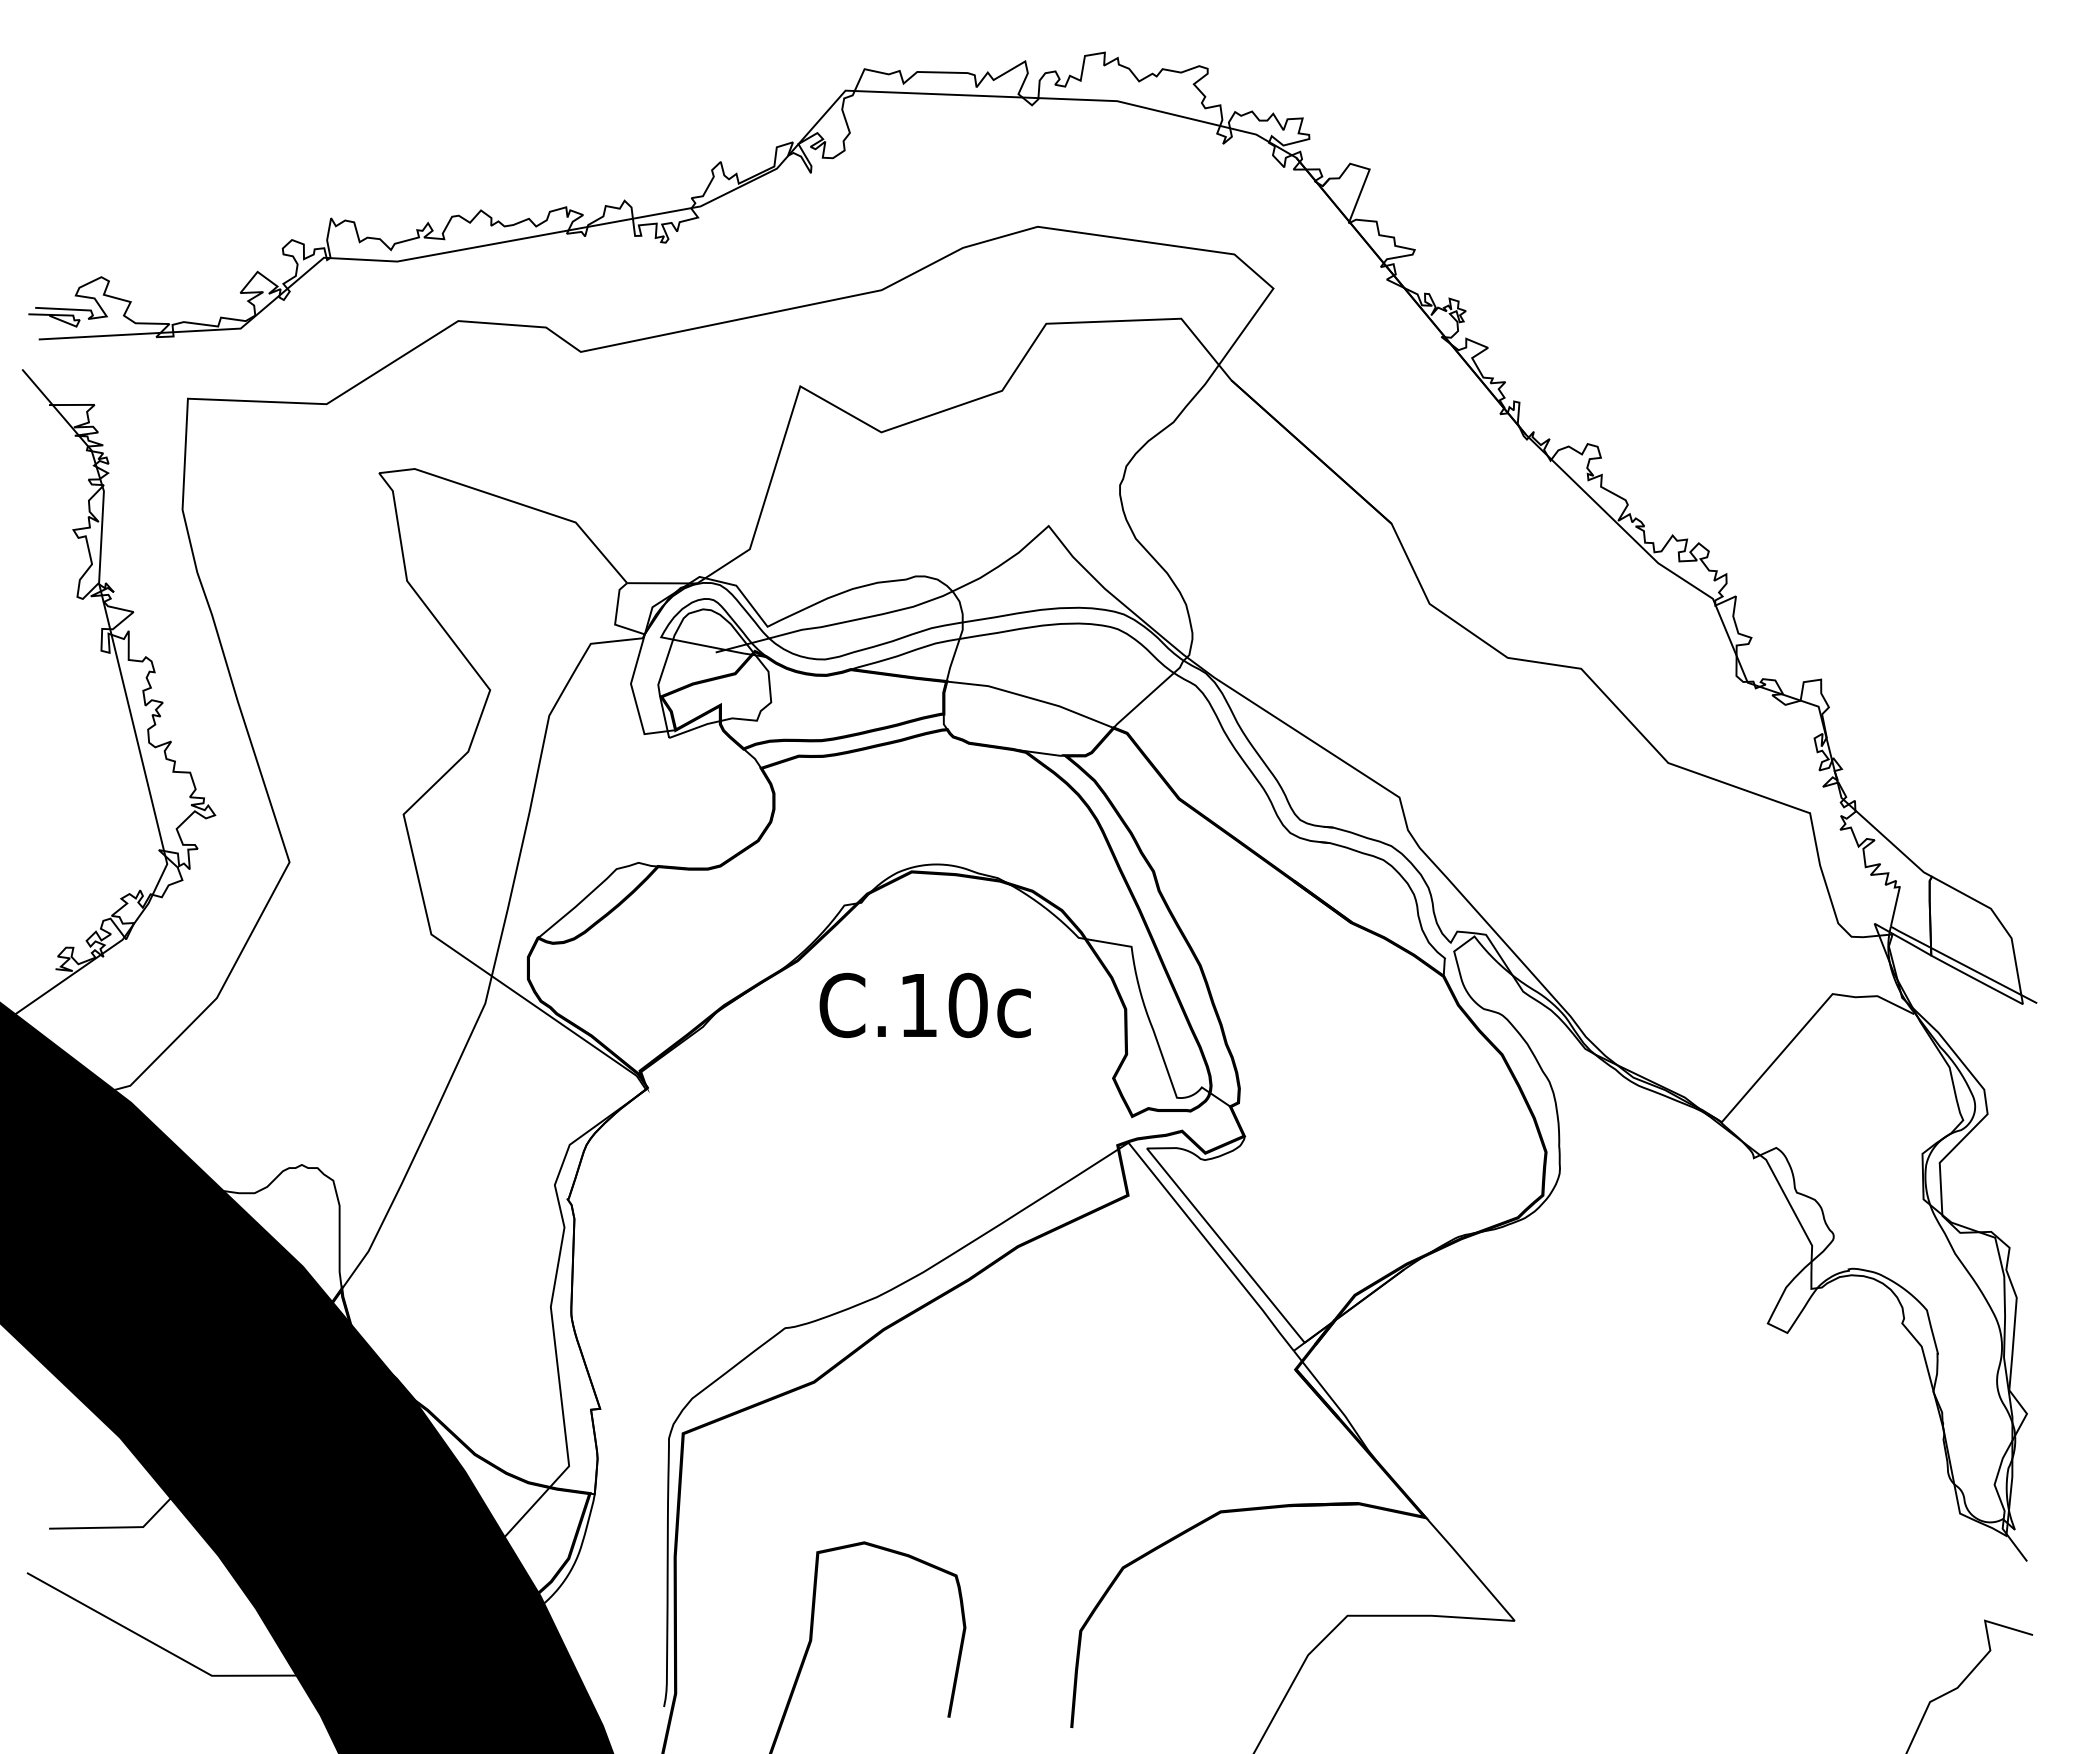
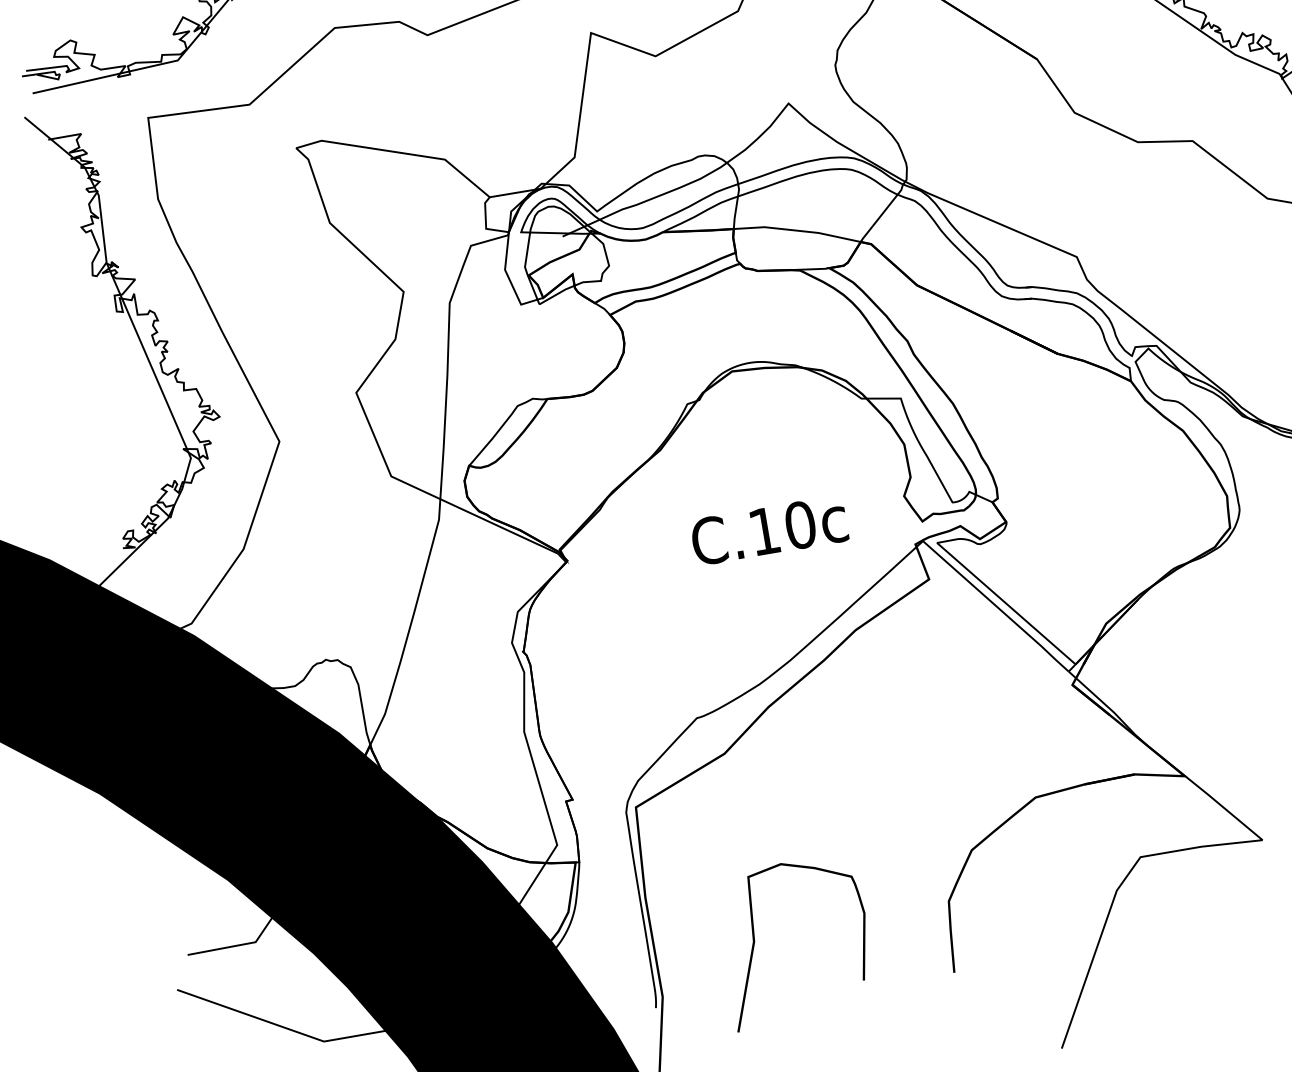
text: (924, 1005) -> (768, 530), moved

